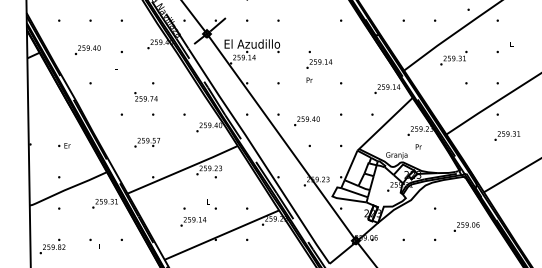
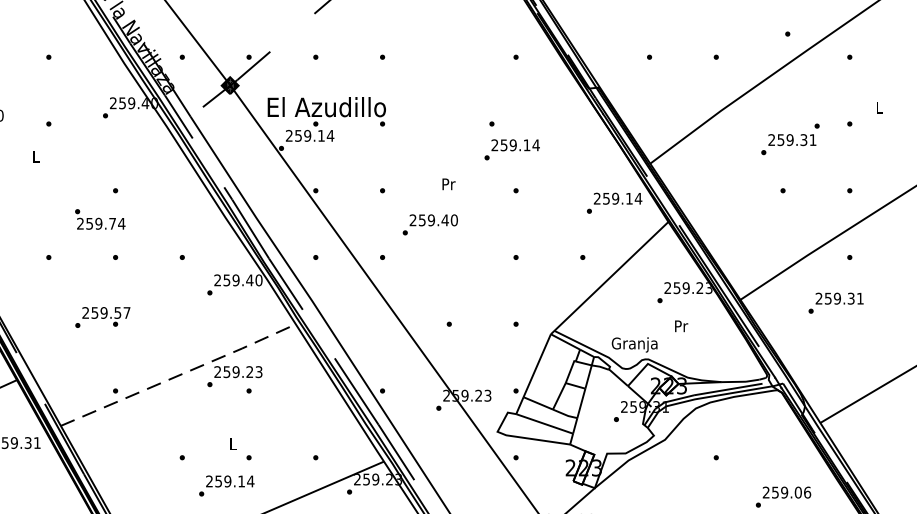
text: (453, 57) -> (789, 137), moved
text: (319, 59) -> (512, 140), moved
text: (306, 121) -> (429, 225), moved
text: (507, 135) -> (836, 301), moved
line: (183, 169) -> (180, 374), solid -> dashed
text: (193, 221) -> (226, 485), moved

